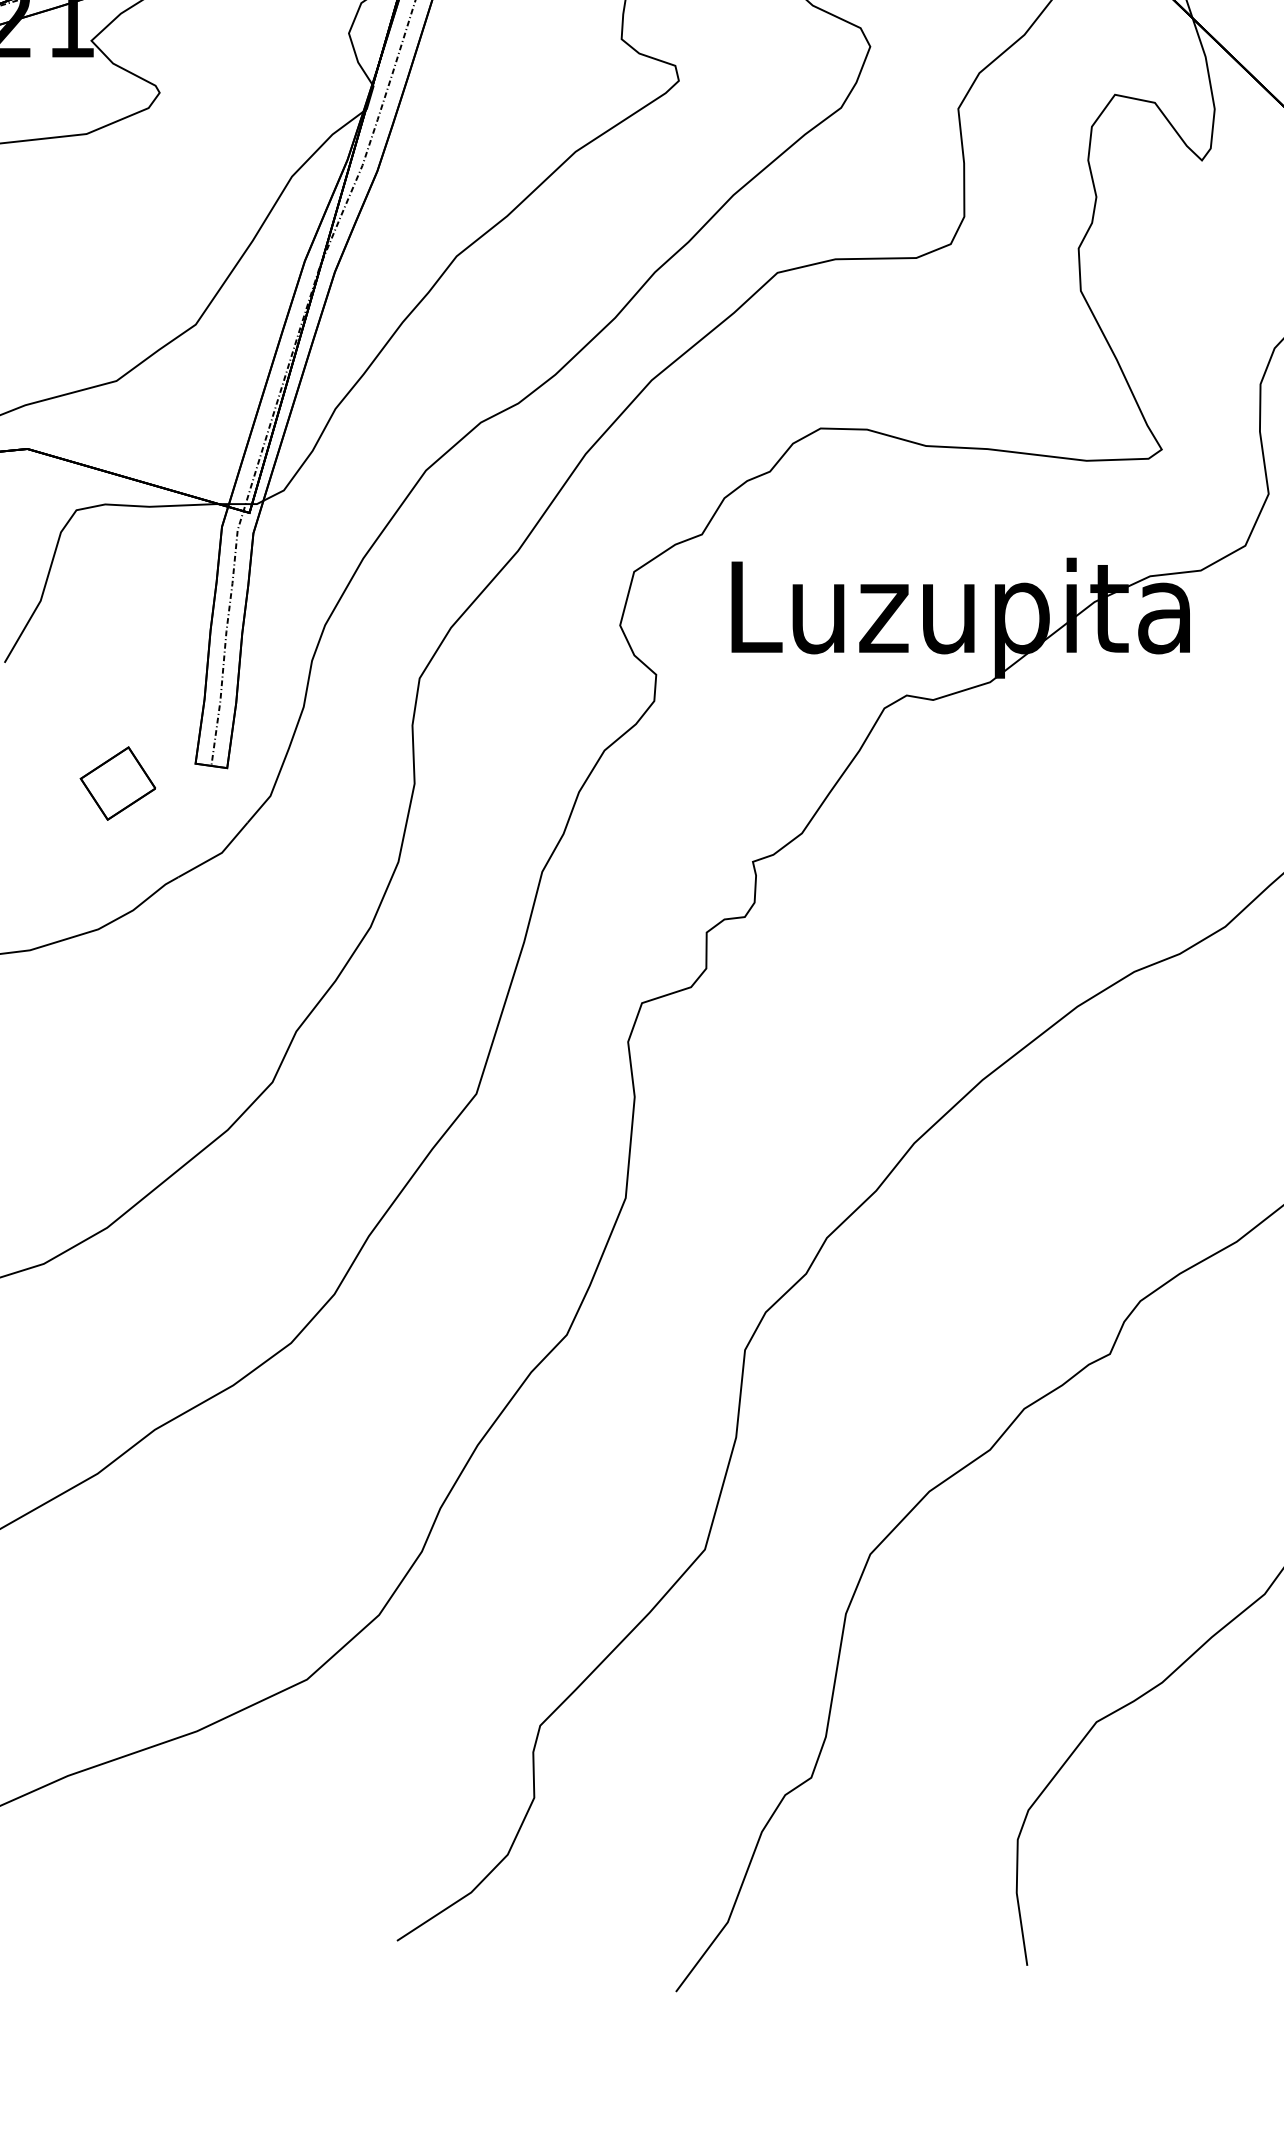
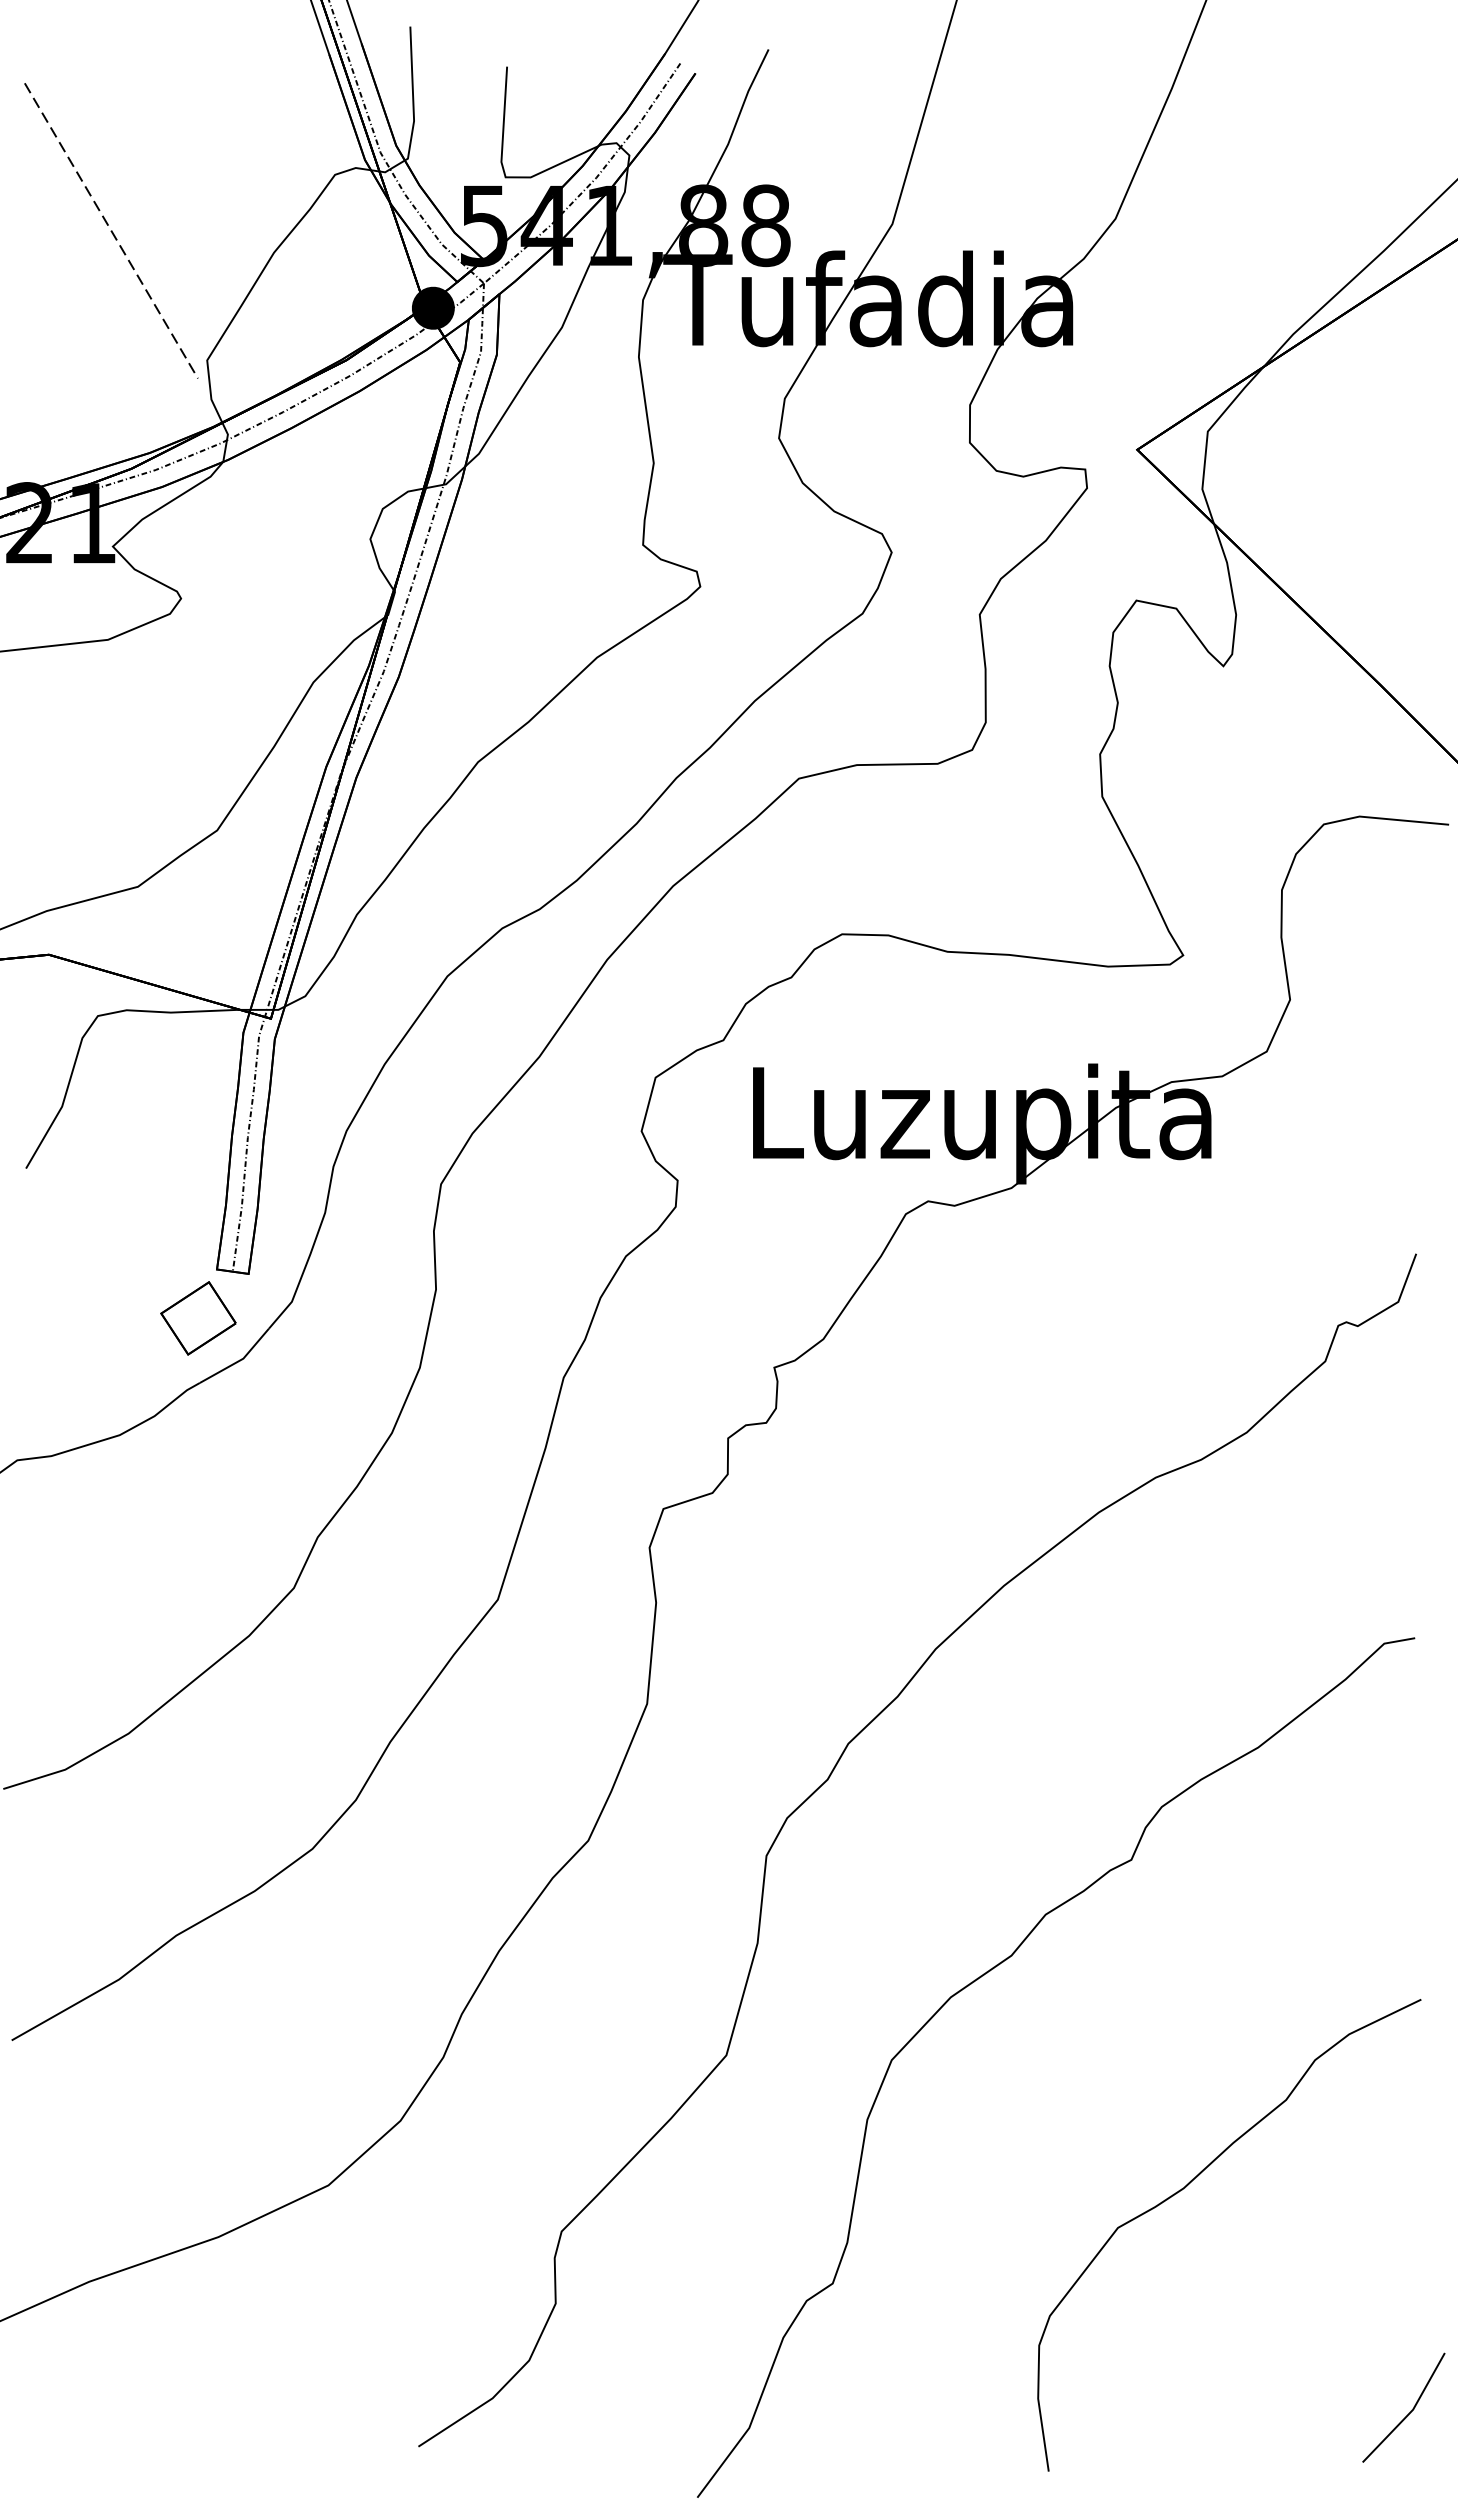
part: (118, 783) -> (198, 1318), moved

